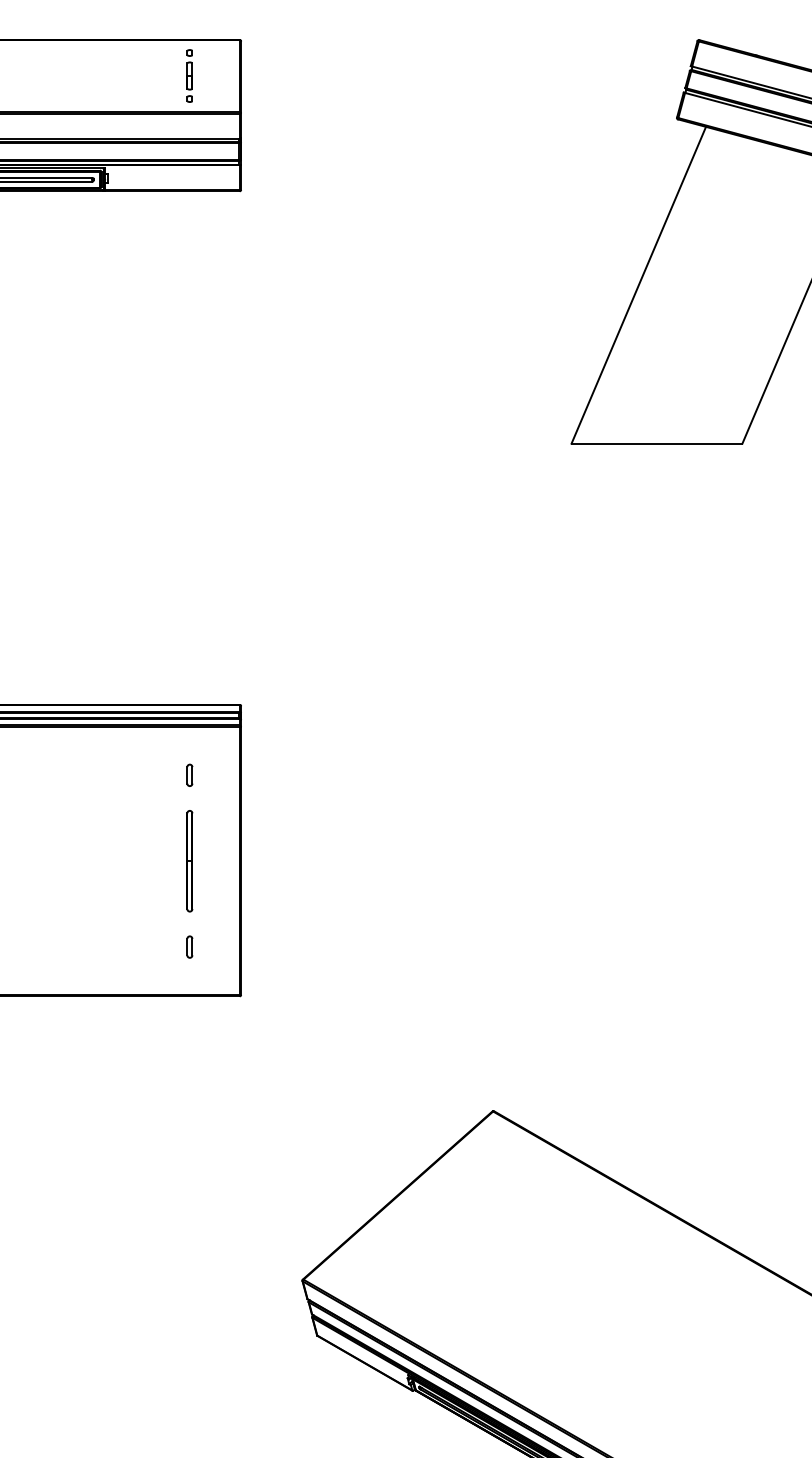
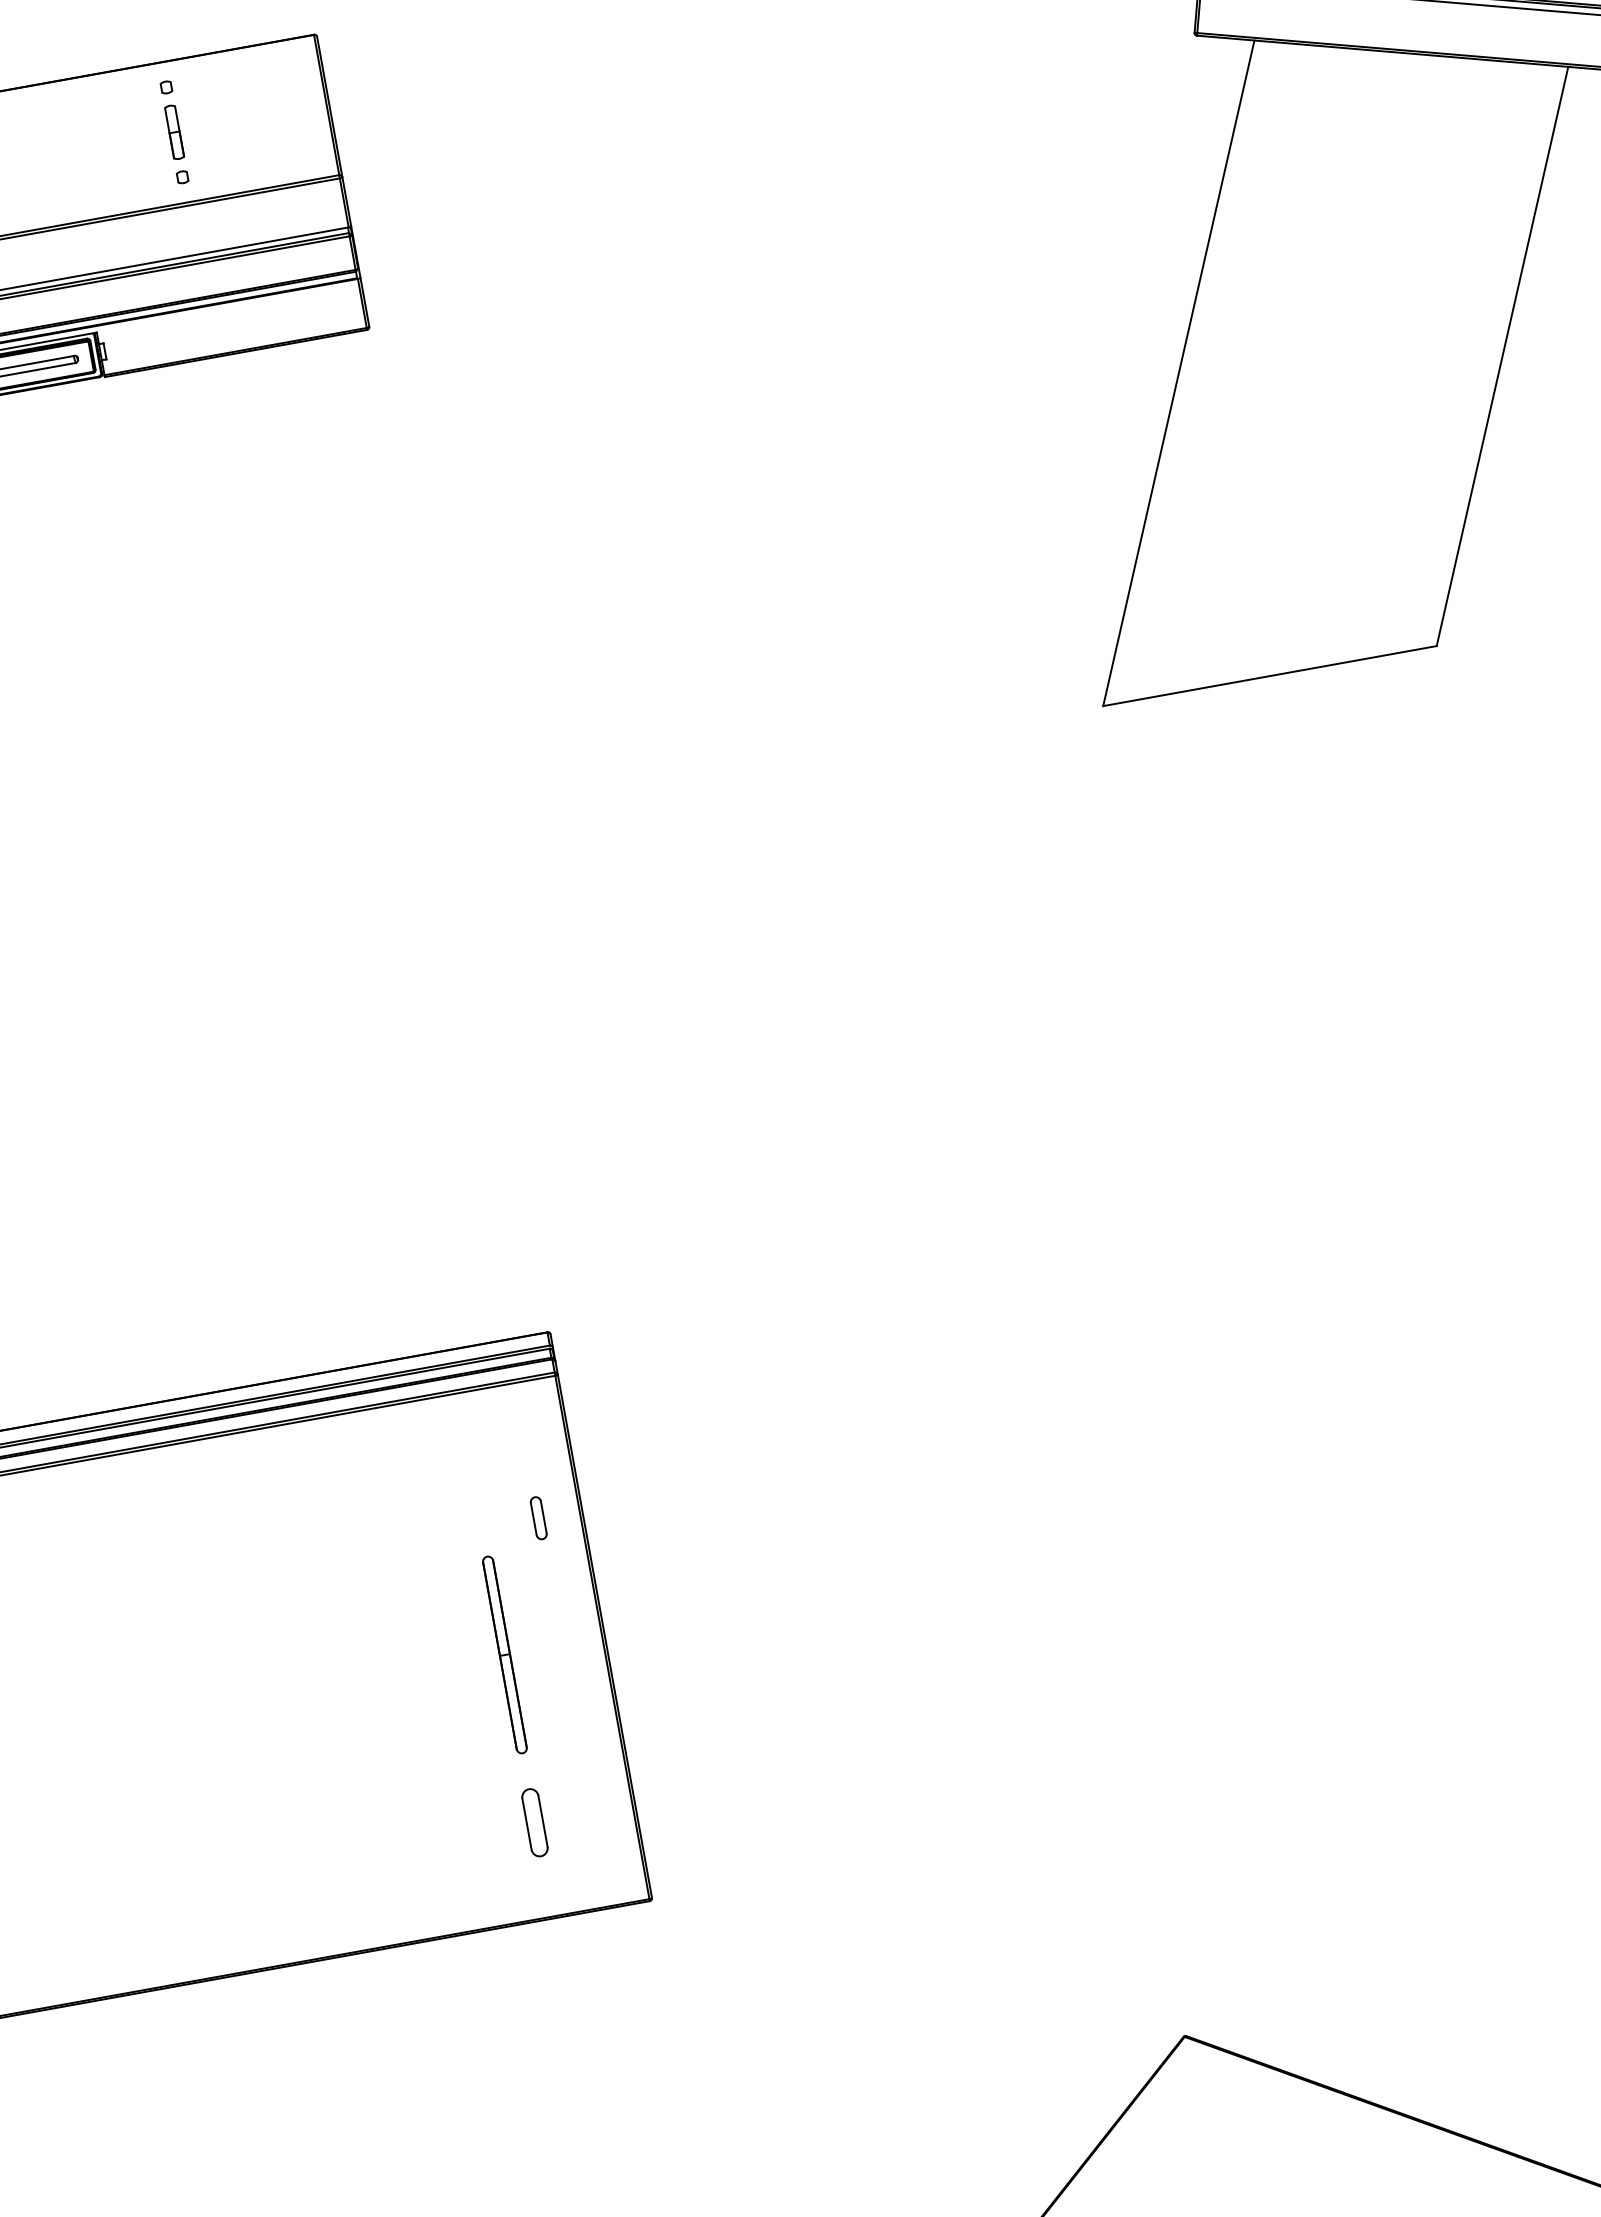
part: (189, 75) -> (173, 131), moved
part: (189, 774) -> (537, 1516), moved
part: (189, 946) -> (534, 1821), size x1.6

